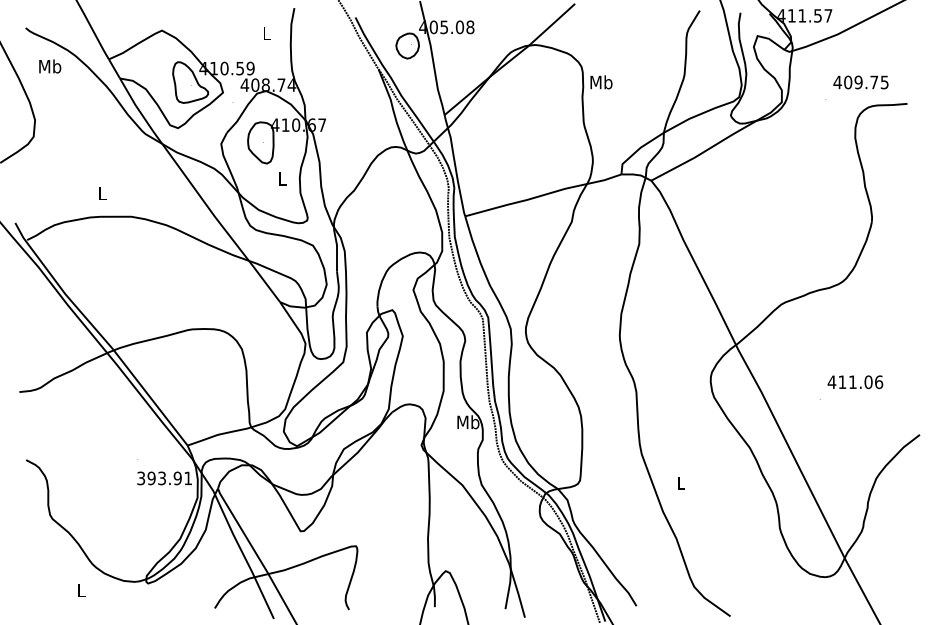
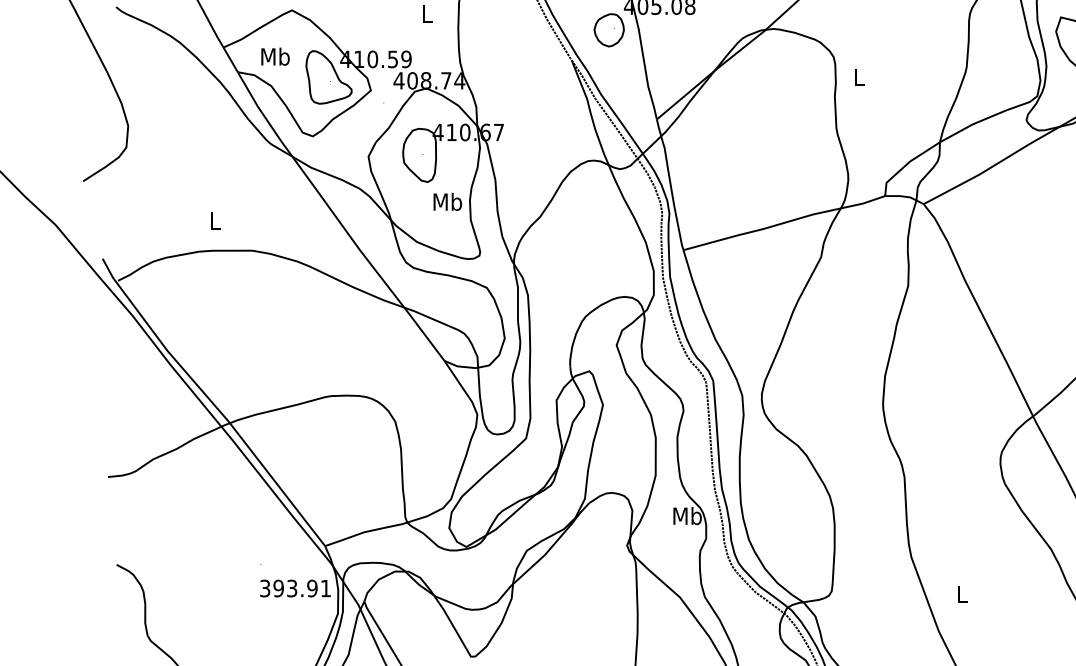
text: (50, 66) -> (275, 56), moved
text: (601, 82) -> (859, 77), Mb -> L
text: (282, 178) -> (447, 201), L -> Mb

